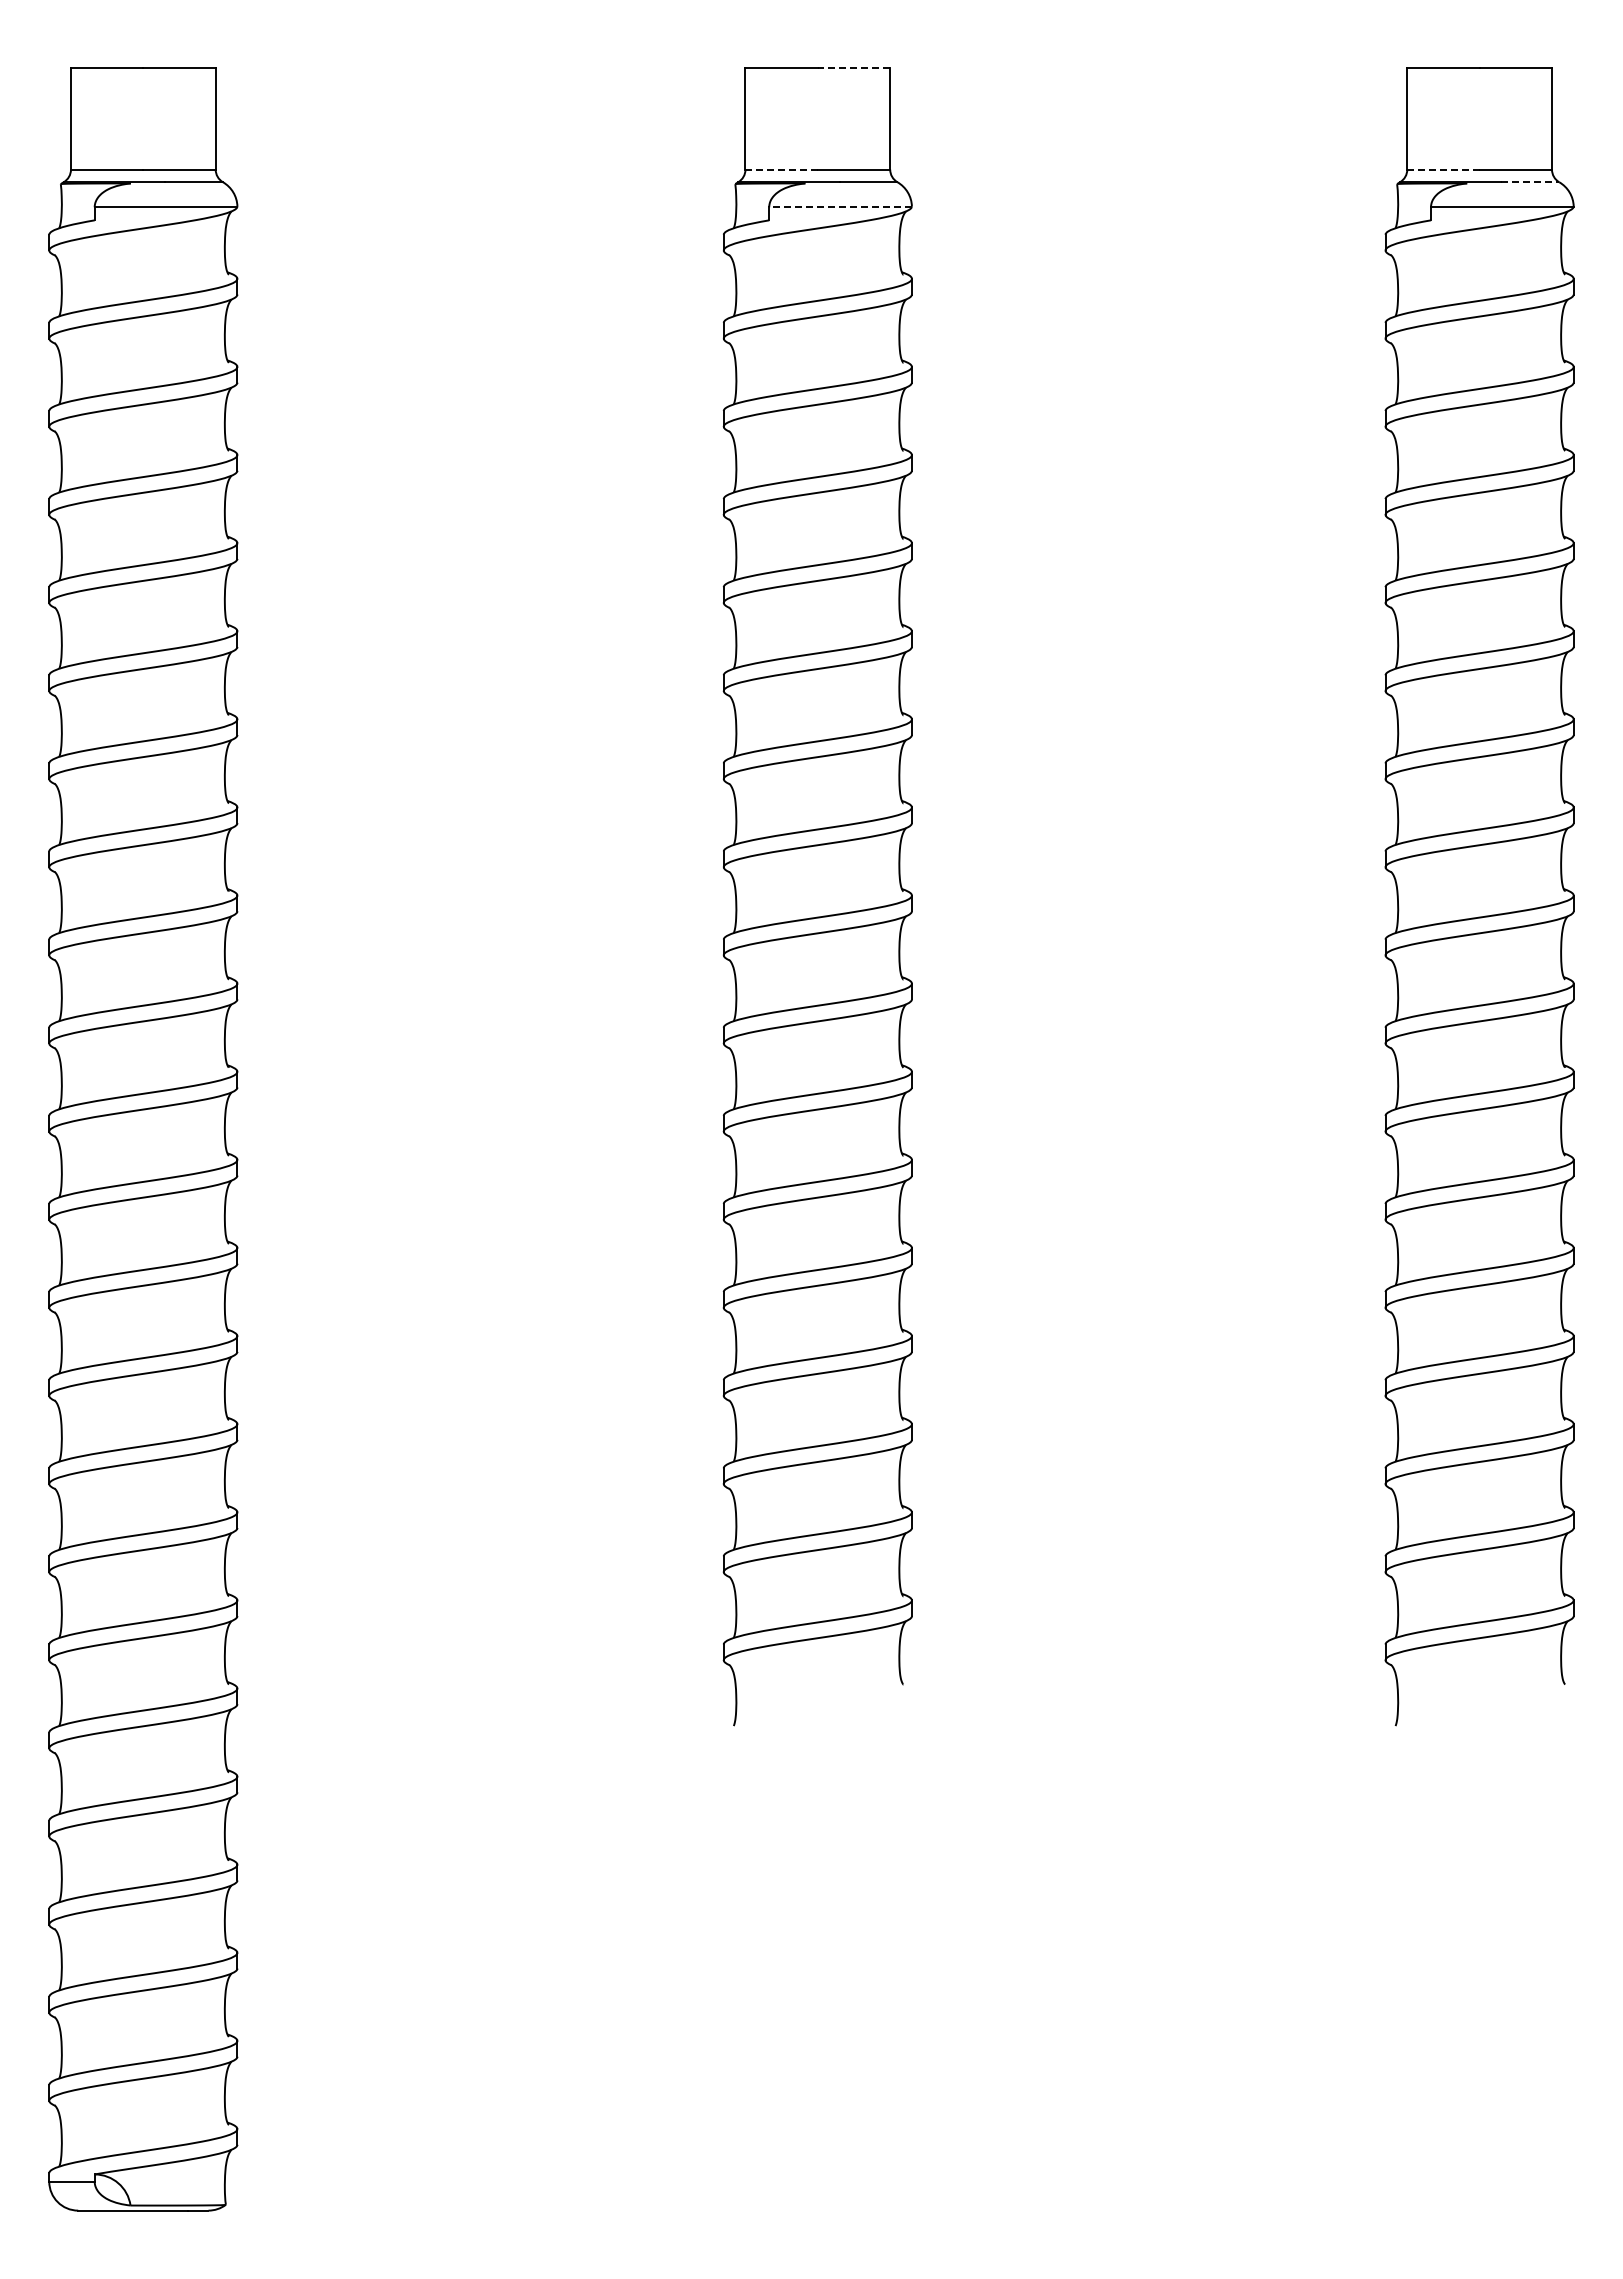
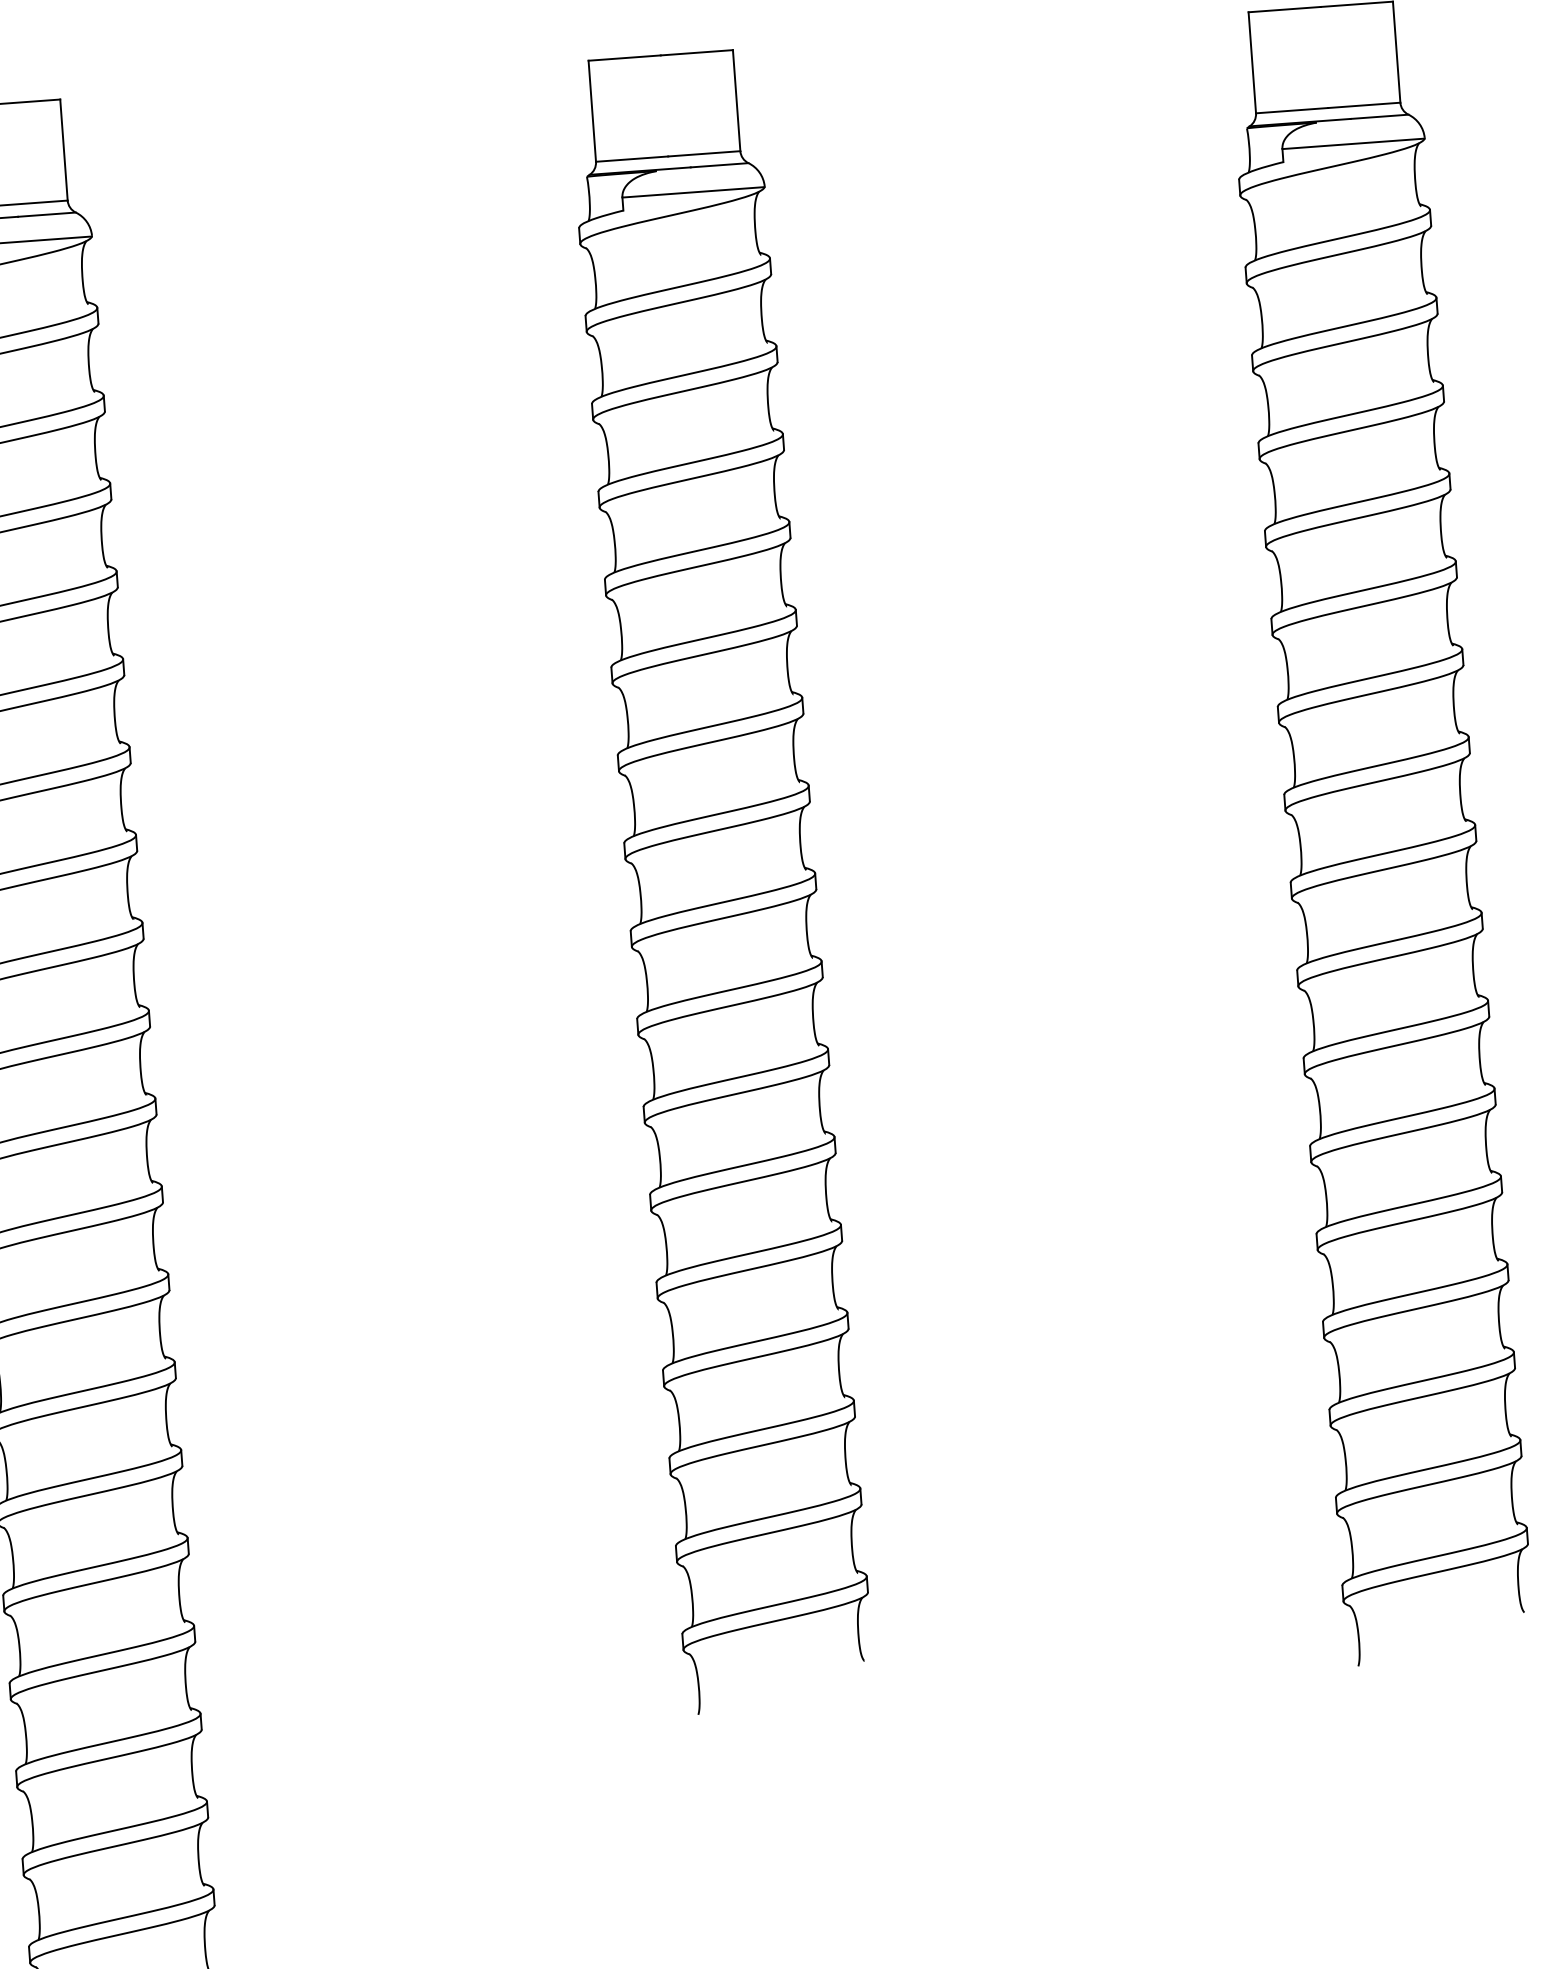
line: (853, 68) -> (696, 52), dashed -> solid
line: (782, 169) -> (632, 158), dashed -> solid
line: (1443, 169) -> (1292, 110), dashed -> solid
line: (1530, 182) -> (1379, 117), dashed -> solid
line: (839, 207) -> (692, 192), dashed -> solid

